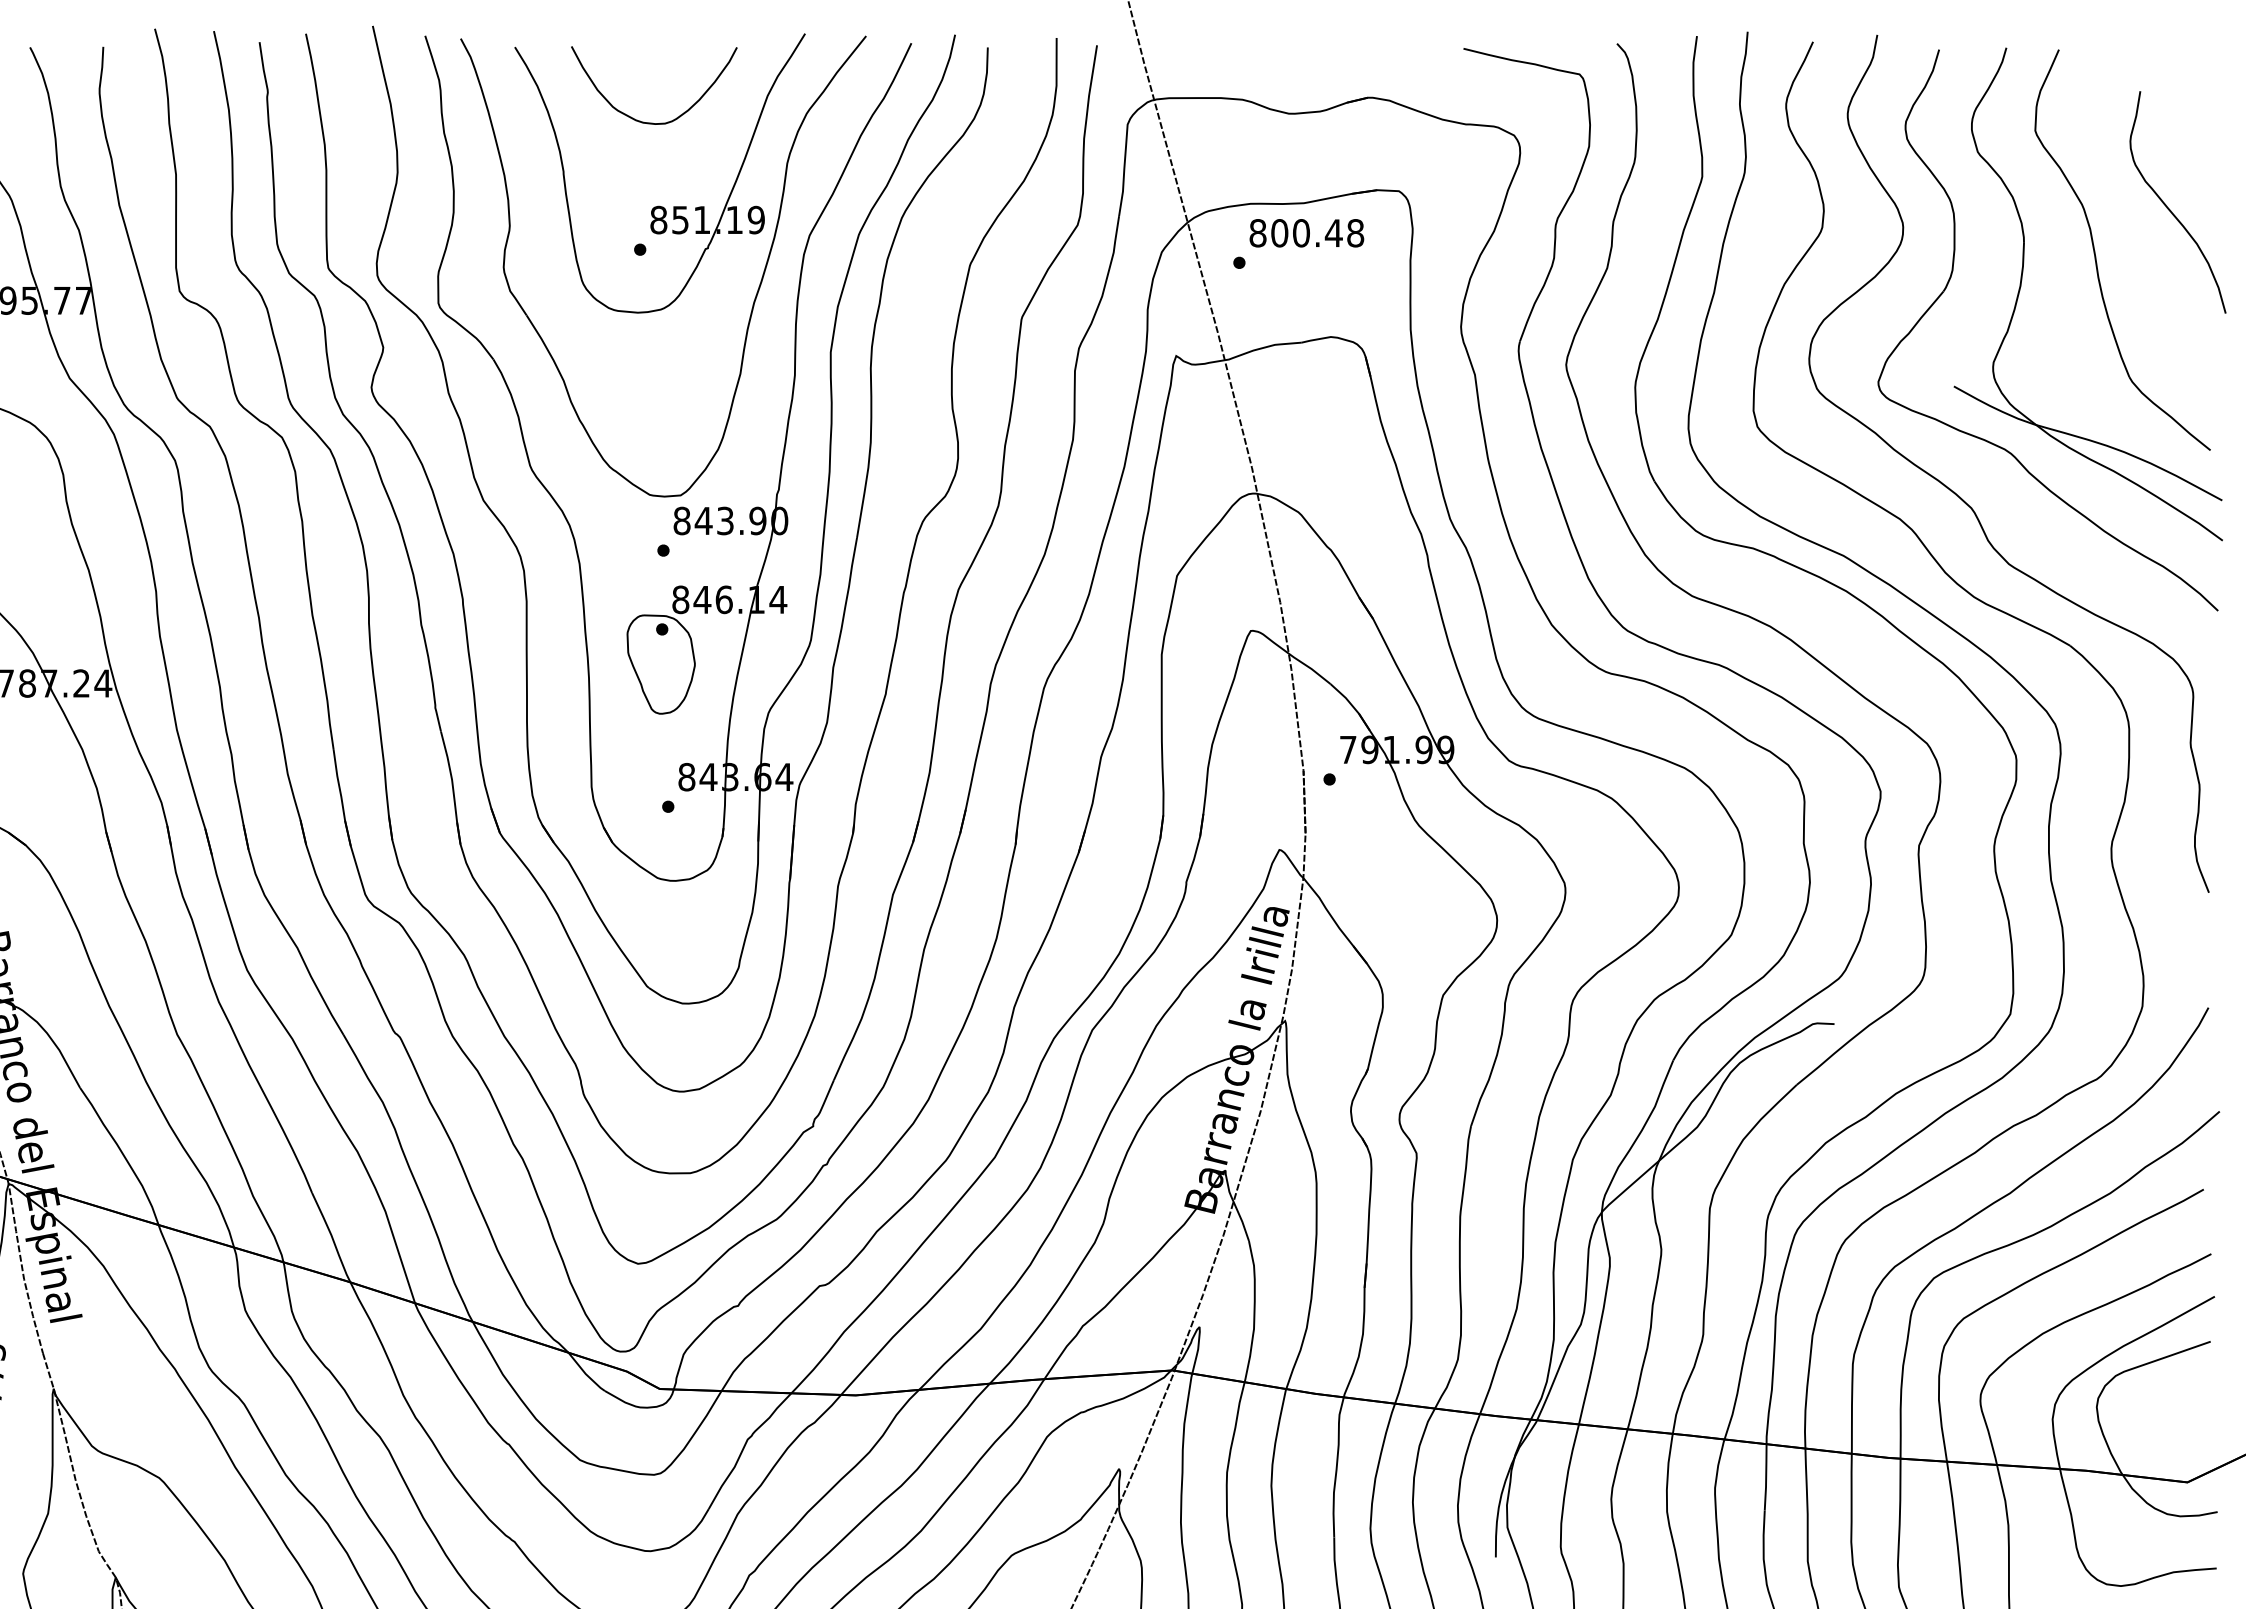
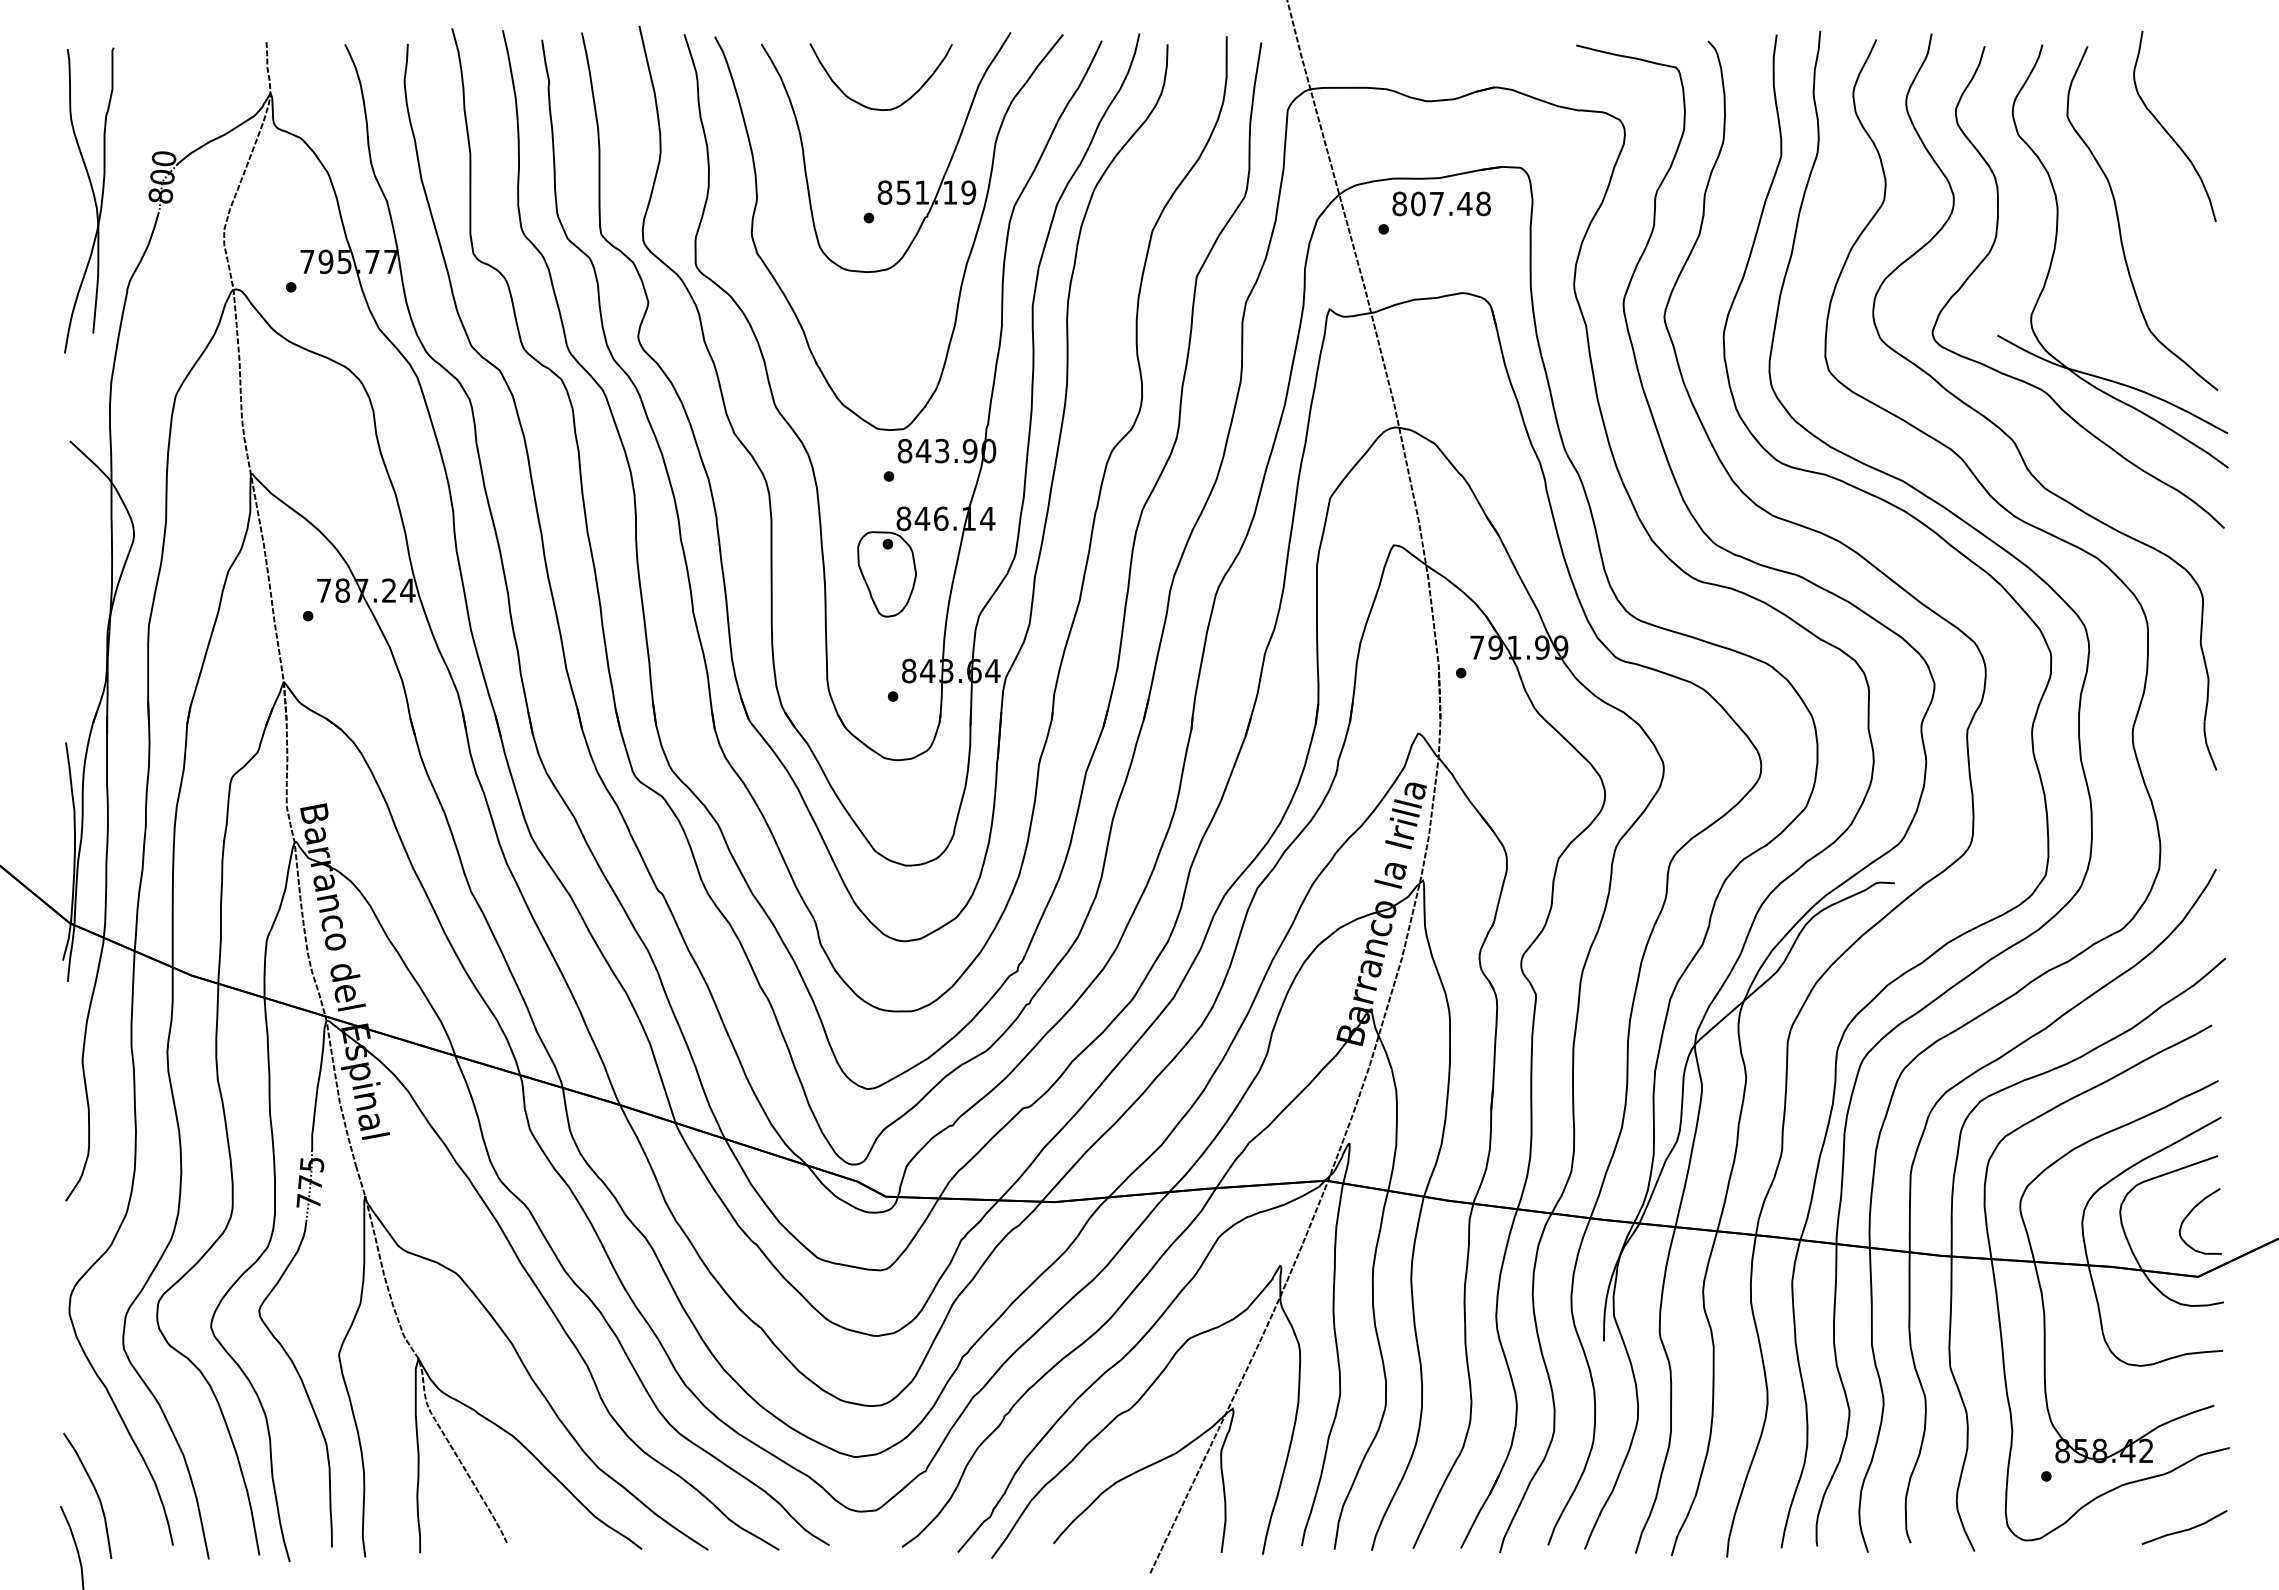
curve: (2170, 209) -> (2168, 132), moved
text: (1300, 232) -> (1436, 203), 800.48 -> 807.48
curve: (2179, 1407) -> (2191, 1212), added

